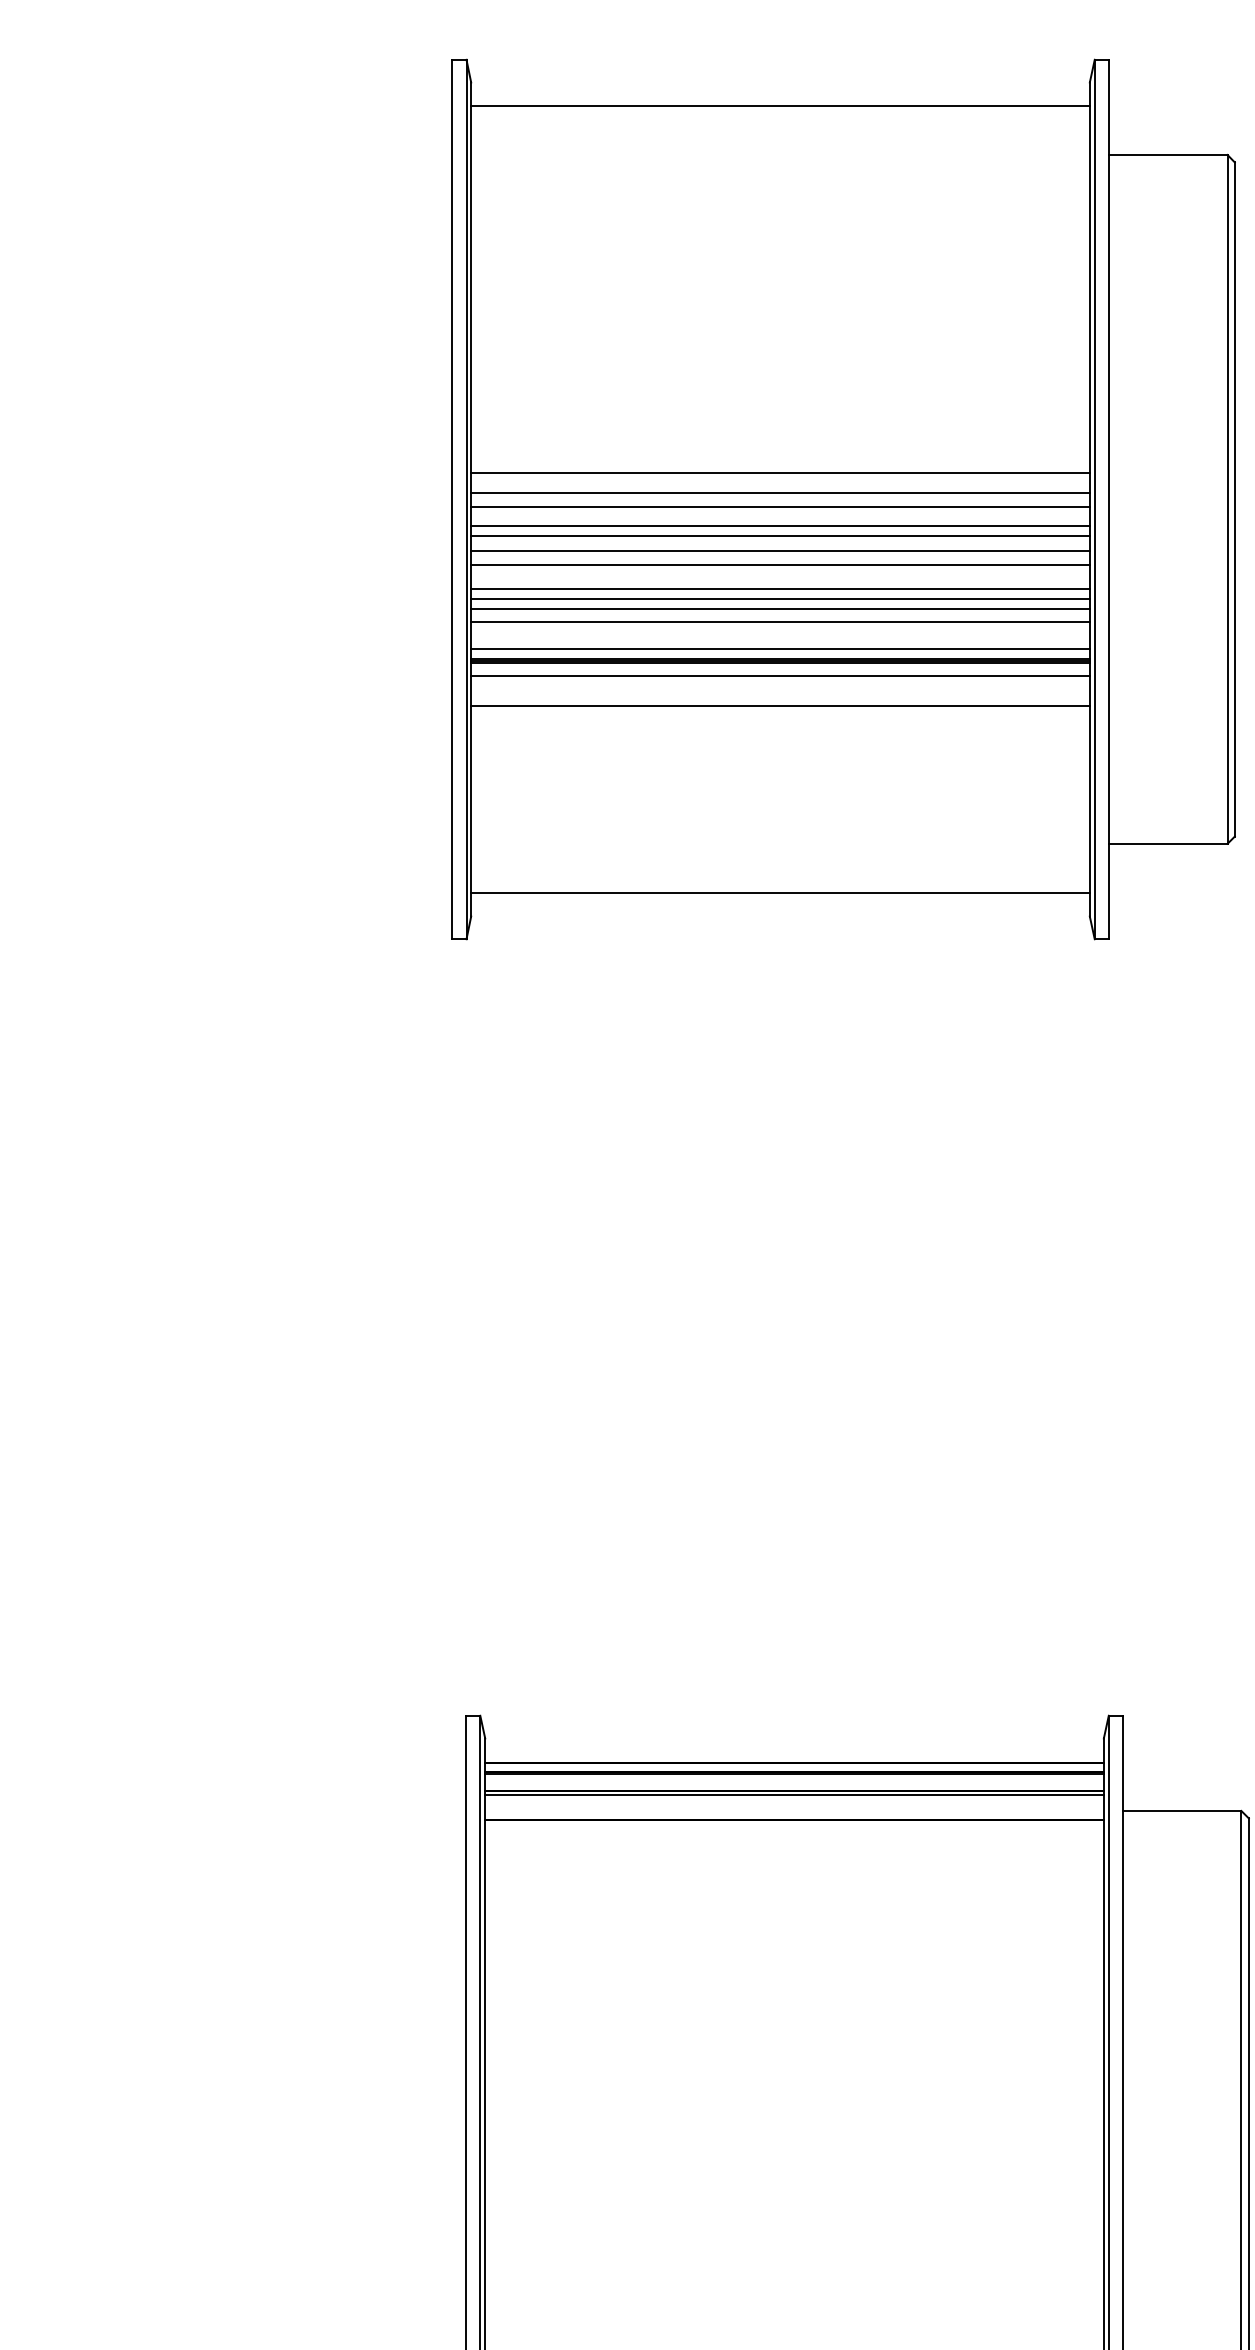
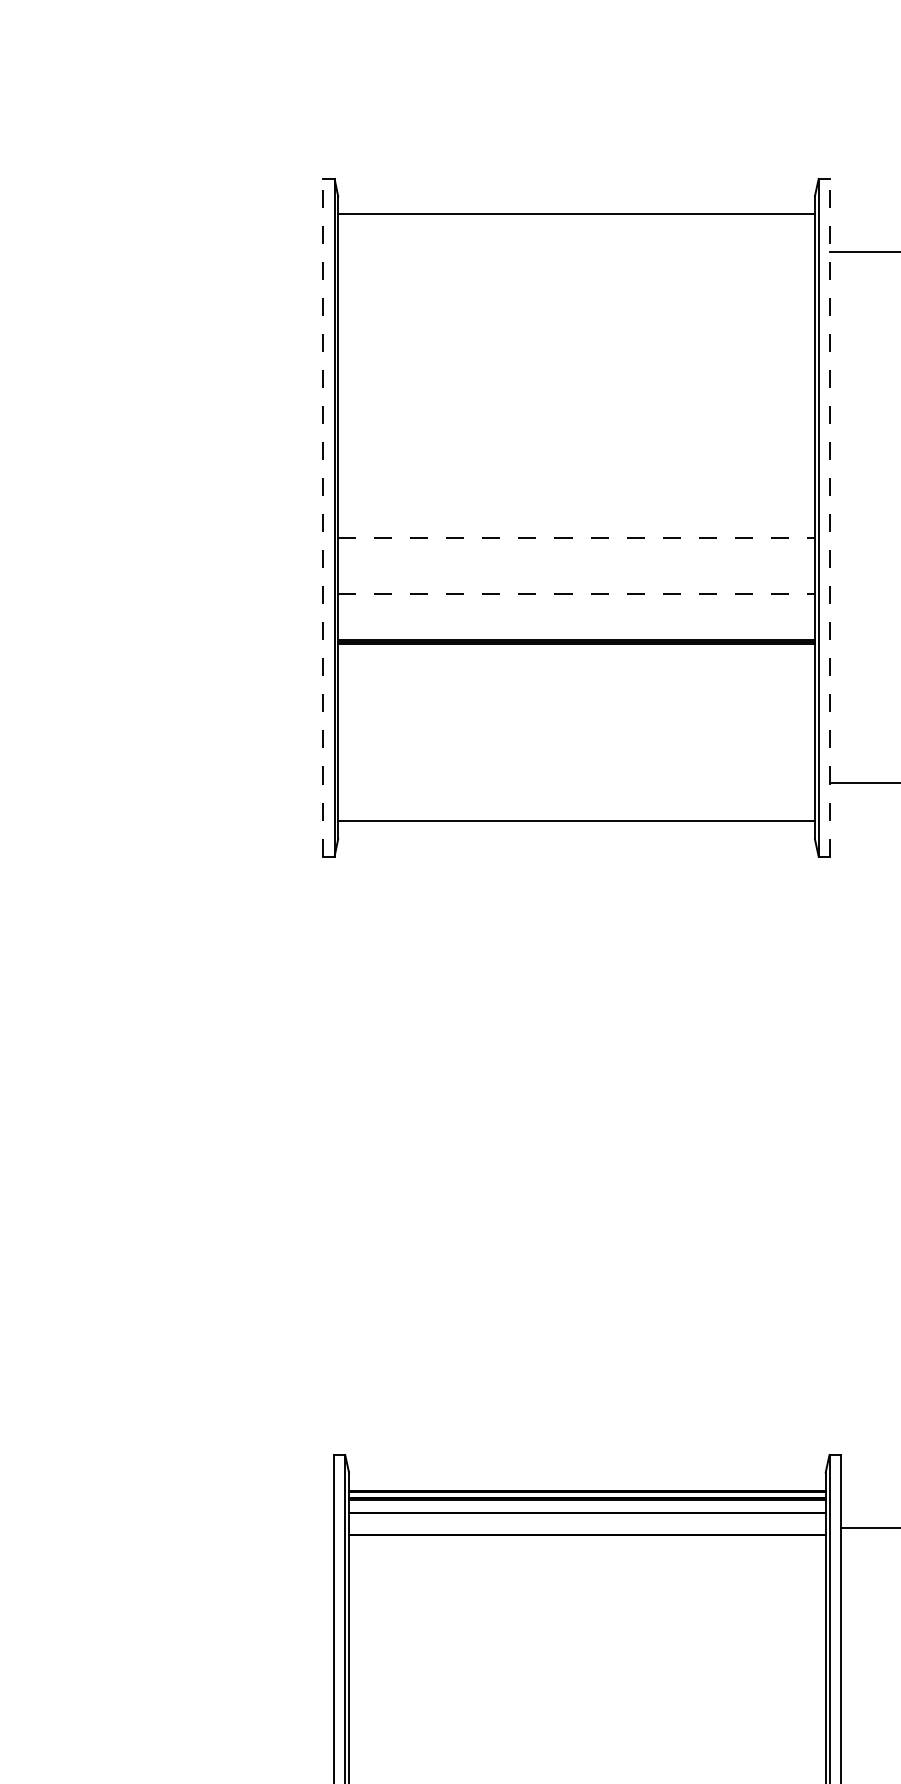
line: (780, 472) -> (576, 496), removed
line: (780, 492) -> (576, 512), removed
line: (452, 499) -> (323, 517), solid -> dashed
line: (1109, 499) -> (830, 517), solid -> dashed
line: (780, 506) -> (576, 523), removed
line: (781, 526) -> (577, 538), solid -> dashed
line: (780, 536) -> (576, 546), removed
line: (780, 551) -> (576, 557), removed
line: (780, 565) -> (576, 568), removed
line: (780, 588) -> (576, 586), removed
line: (781, 598) -> (577, 594), solid -> dashed
line: (780, 608) -> (576, 601), removed
line: (780, 622) -> (576, 612), removed
line: (780, 649) -> (576, 633), removed
line: (780, 675) -> (576, 653), removed
line: (780, 705) -> (576, 676), removed
line: (794, 1795) -> (587, 1516), removed

